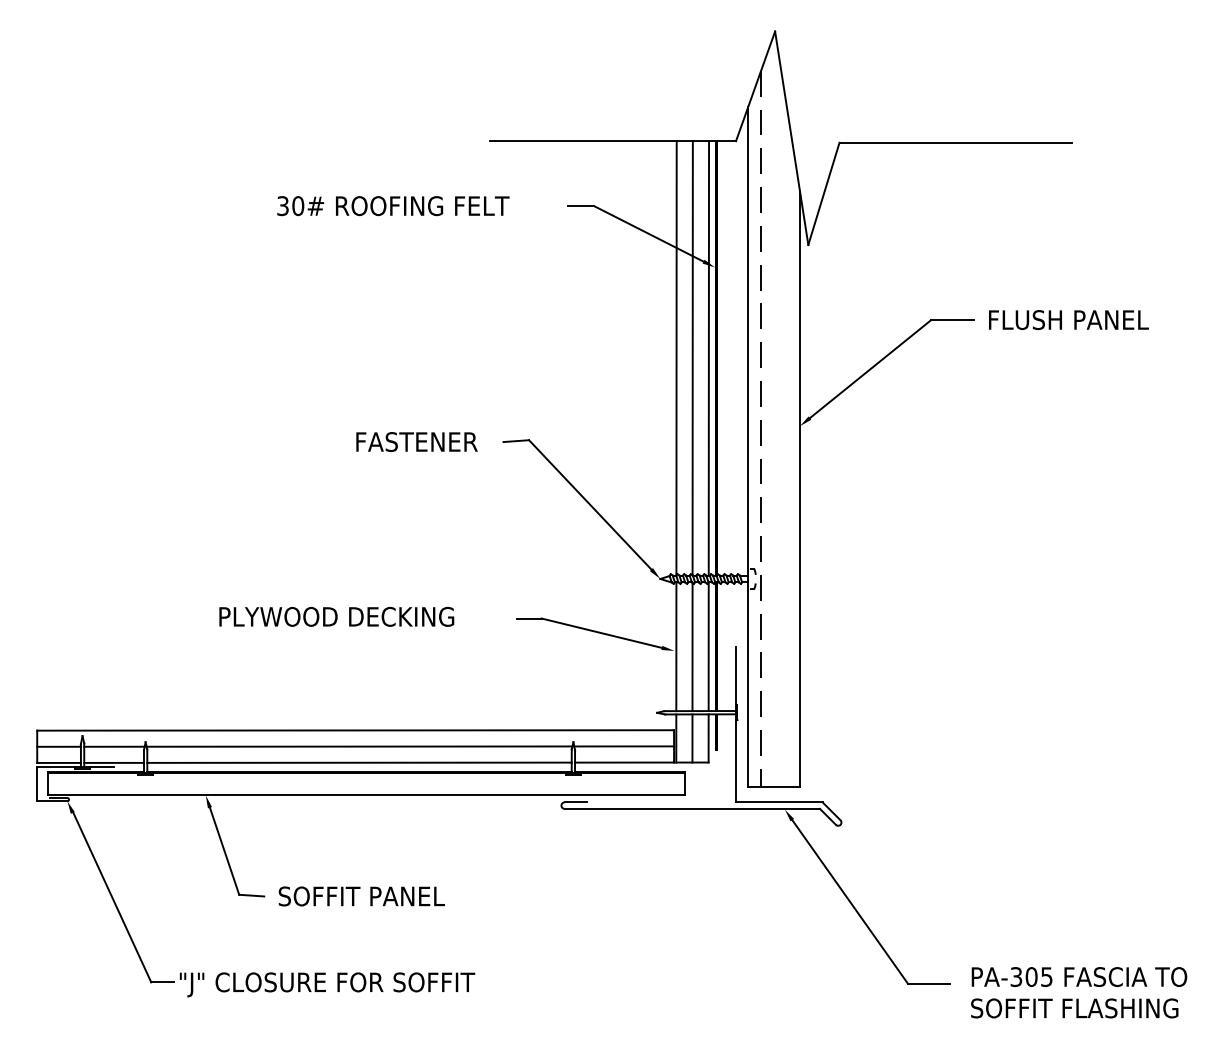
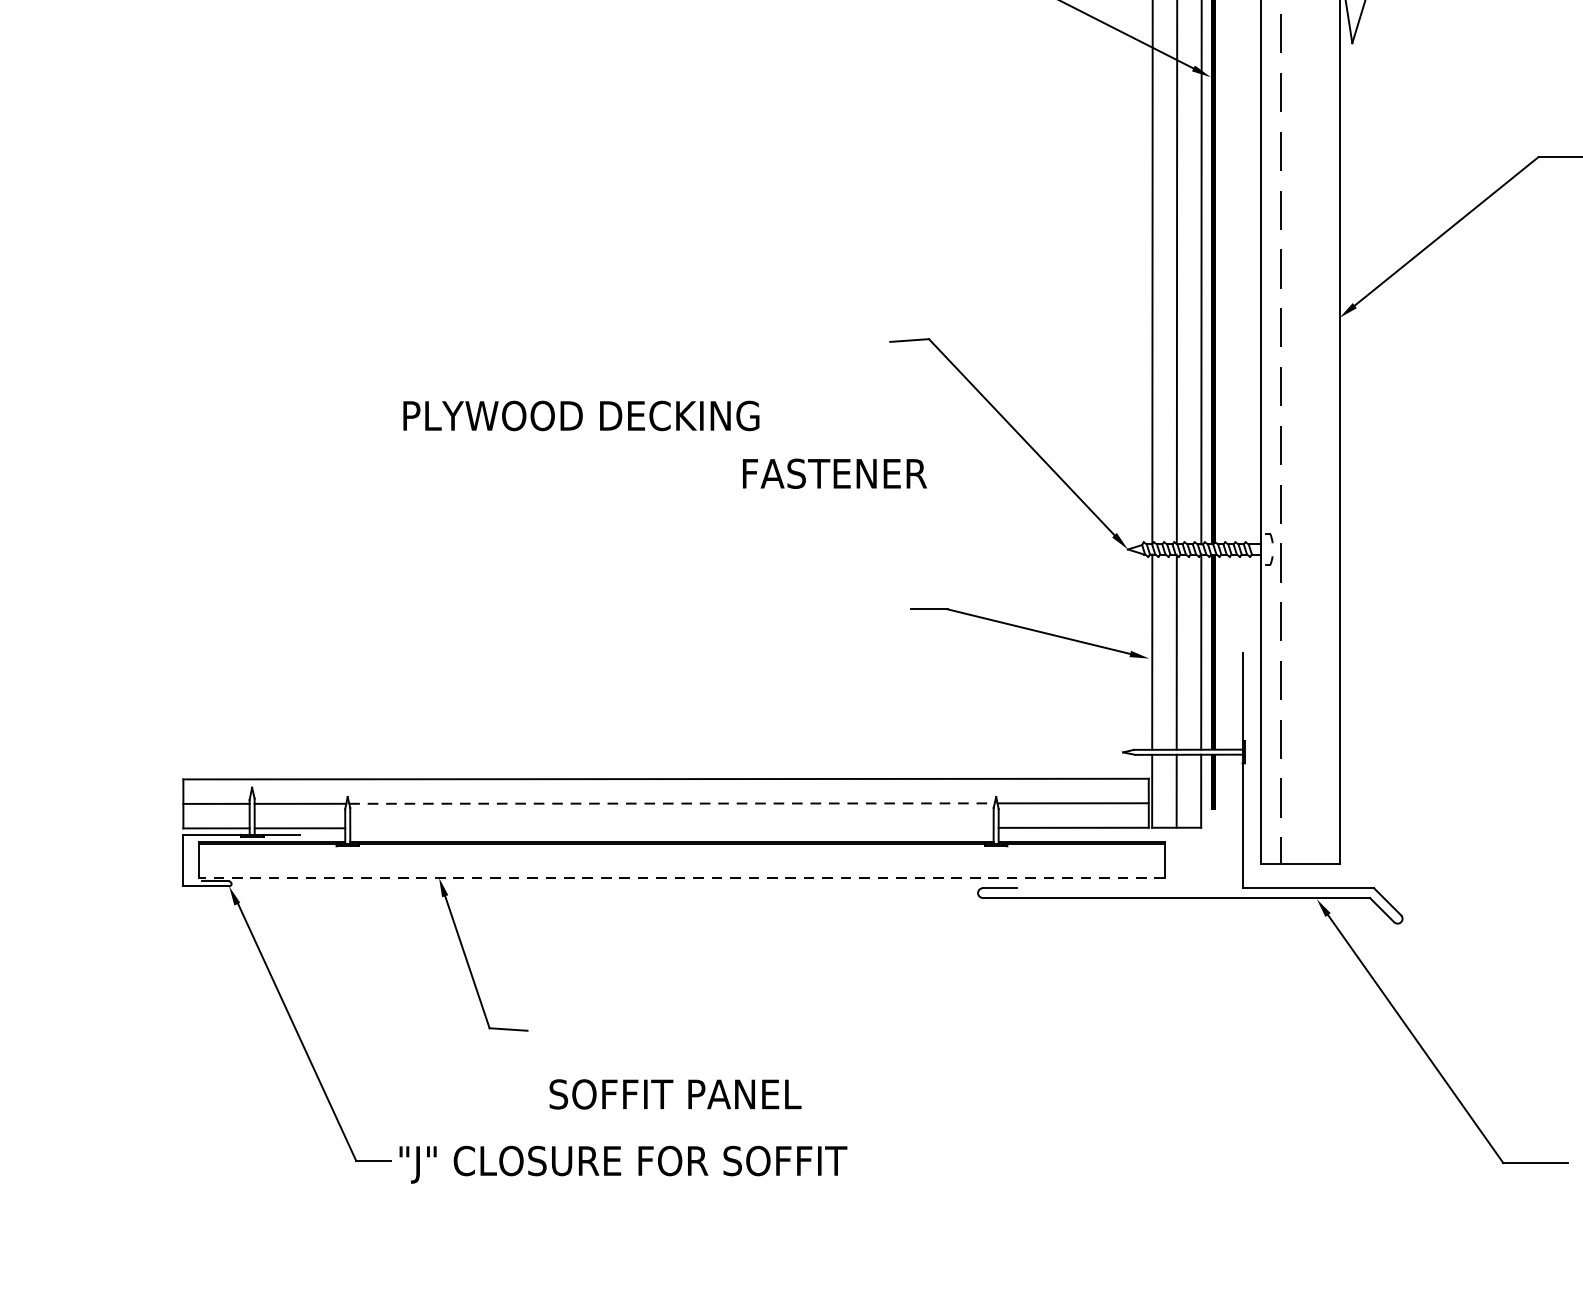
text: (416, 441) -> (834, 472), moved
text: (336, 616) -> (580, 415), moved
line: (359, 746) -> (671, 803), solid -> dashed
line: (359, 762) -> (671, 827), removed
line: (366, 795) -> (682, 877), solid -> dashed
text: (361, 896) -> (674, 1094), moved

